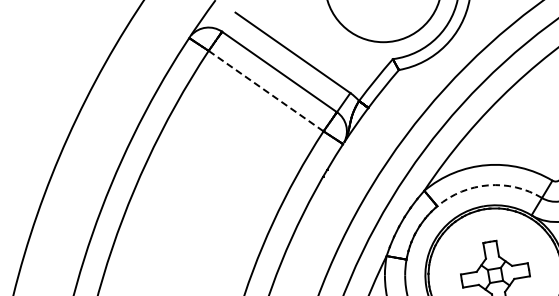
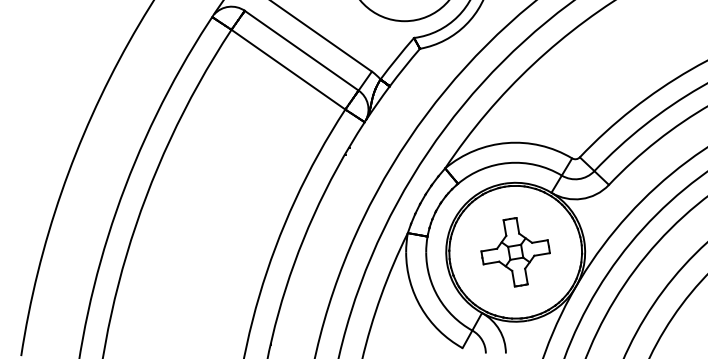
line: (266, 90) -> (288, 69), dashed -> solid
arc: (488, 185) -> (508, 163), dashed -> solid

